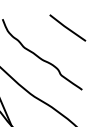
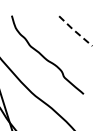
line: (67, 28) -> (75, 31), solid -> dashed

